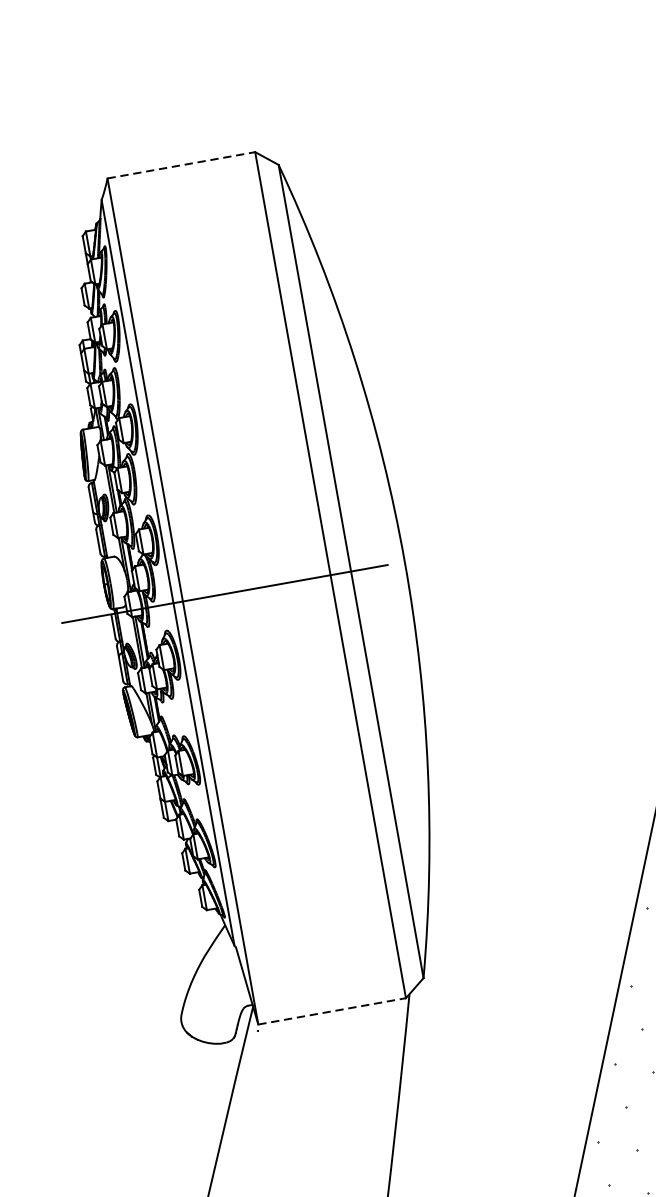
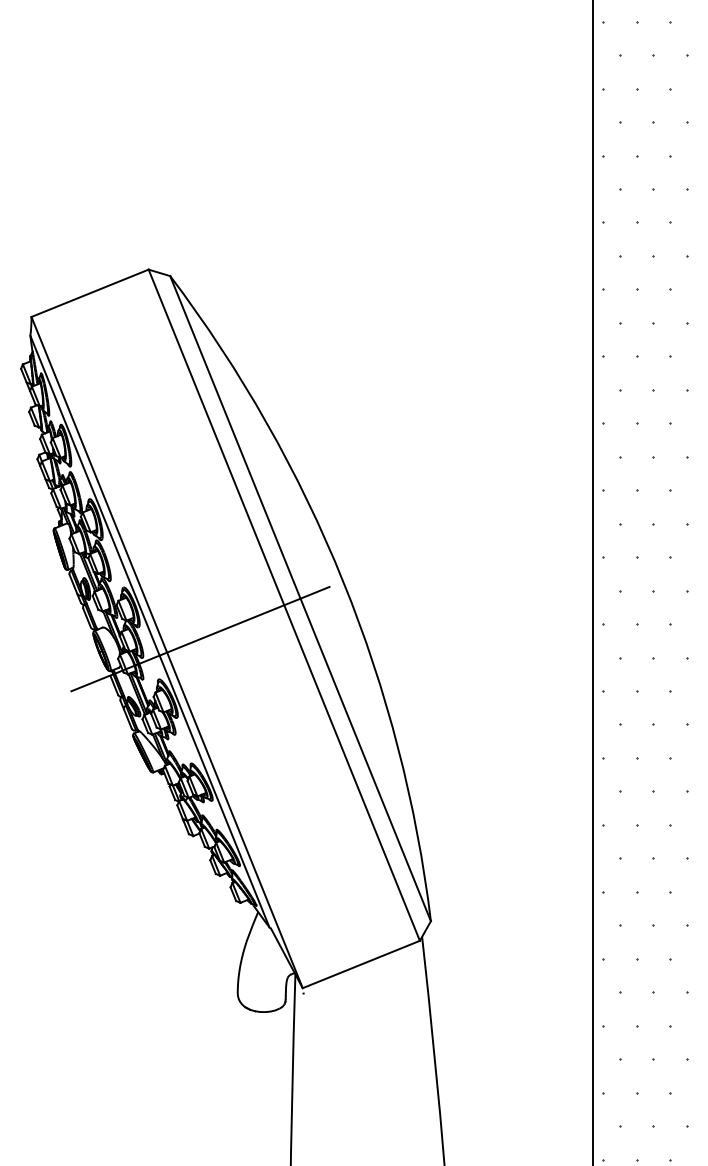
line: (181, 165) -> (90, 293), dashed -> solid
line: (332, 1011) -> (361, 964), dashed -> solid

